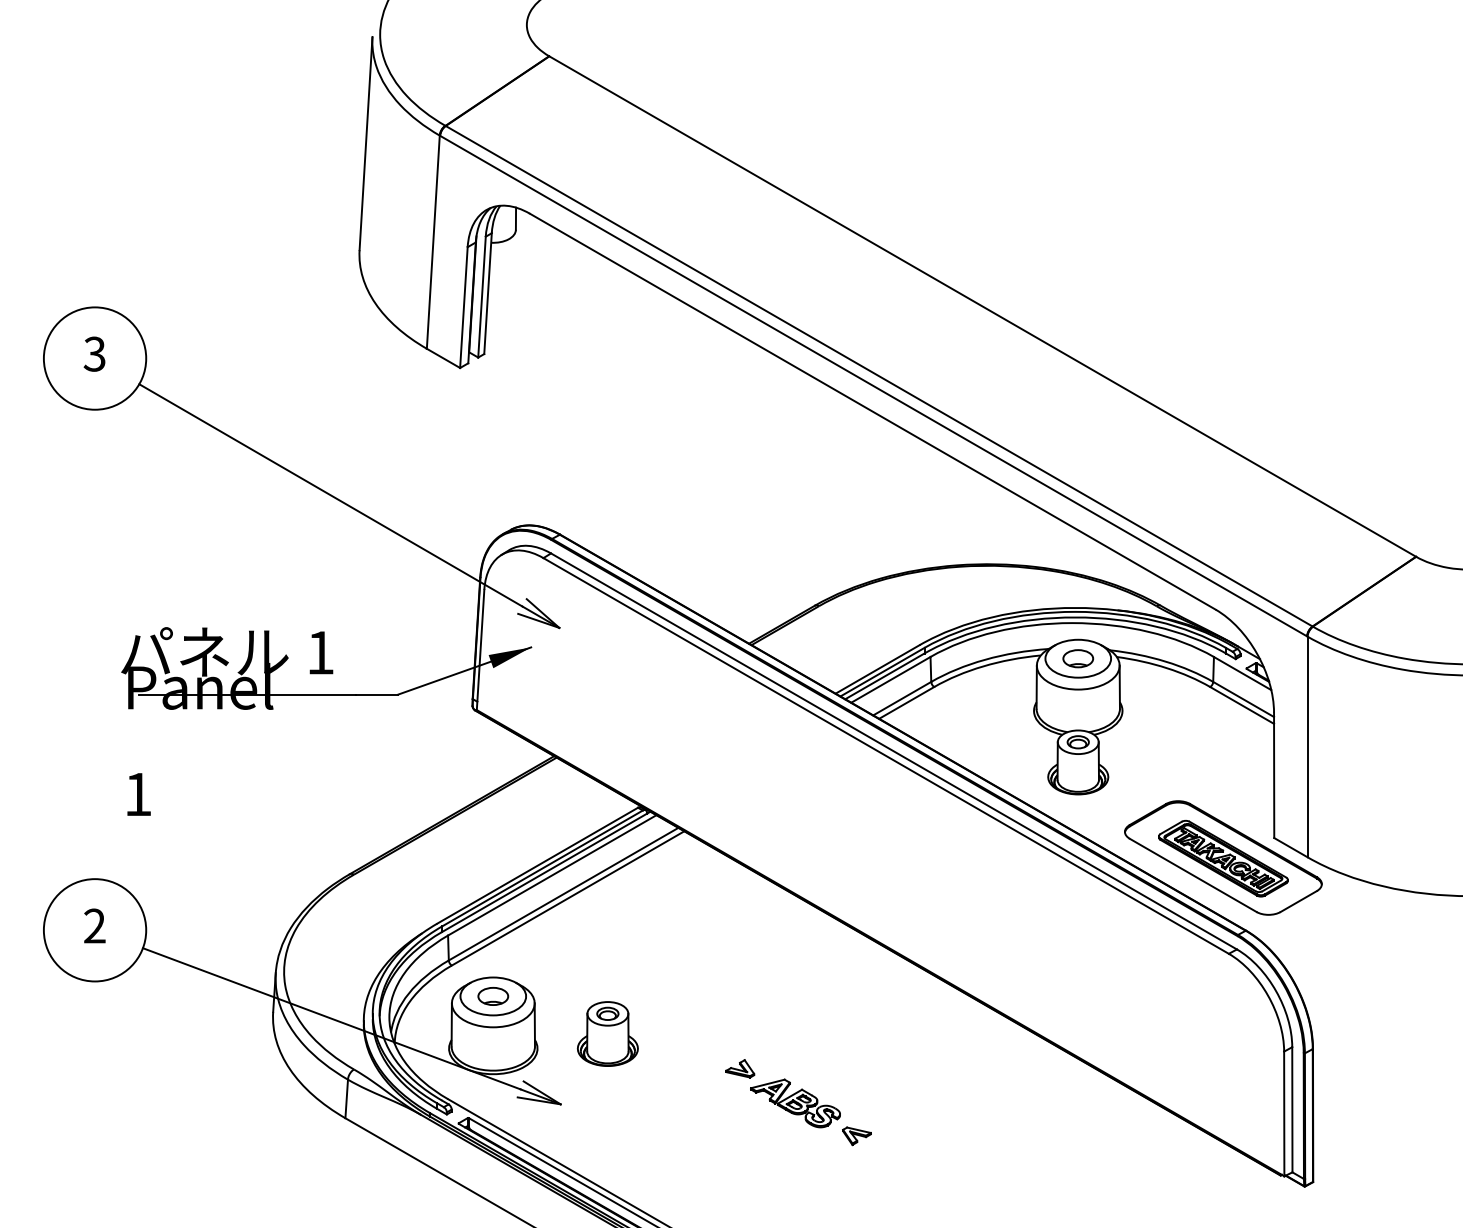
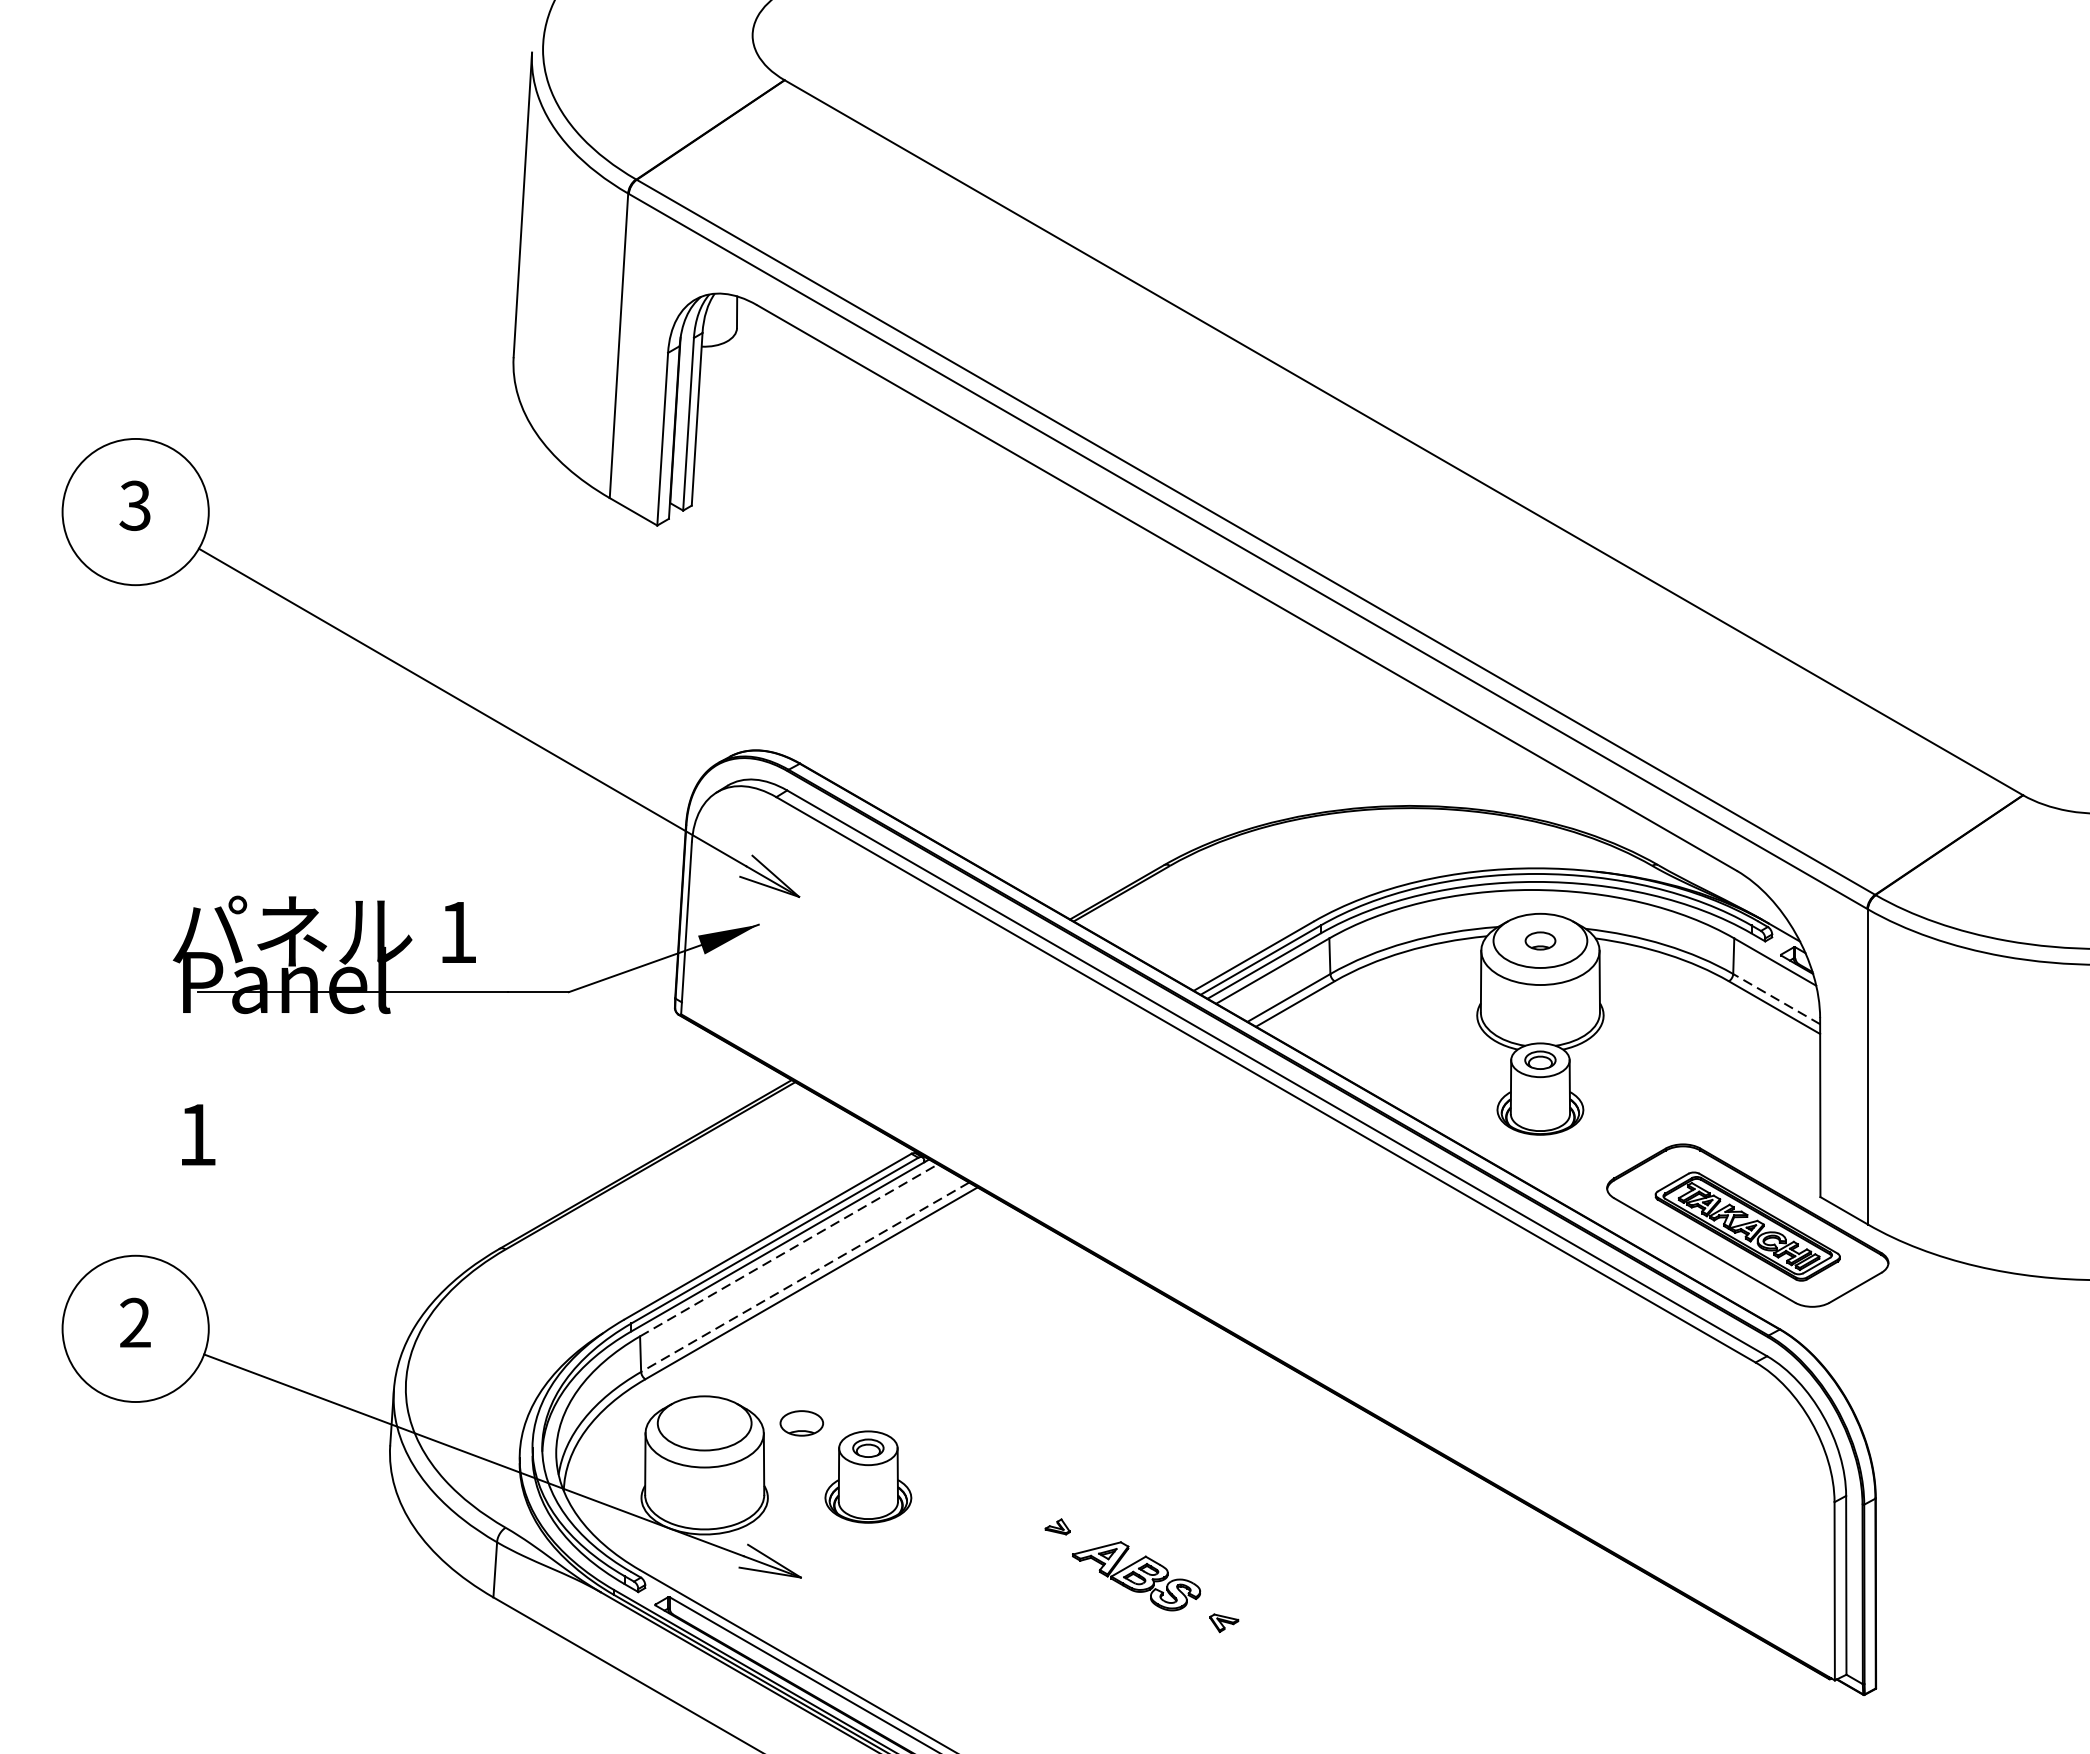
part: (1078, 658) -> (1540, 940), size x0.7
line: (1243, 699) -> (1776, 999), solid -> dashed
line: (552, 875) -> (789, 1250), solid -> dashed
line: (563, 894) -> (804, 1277), solid -> dashed
part: (493, 996) -> (802, 1423), moved
part: (740, 1068) -> (1057, 1526), size x0.6
part: (856, 1136) -> (1223, 1623), size x0.7

